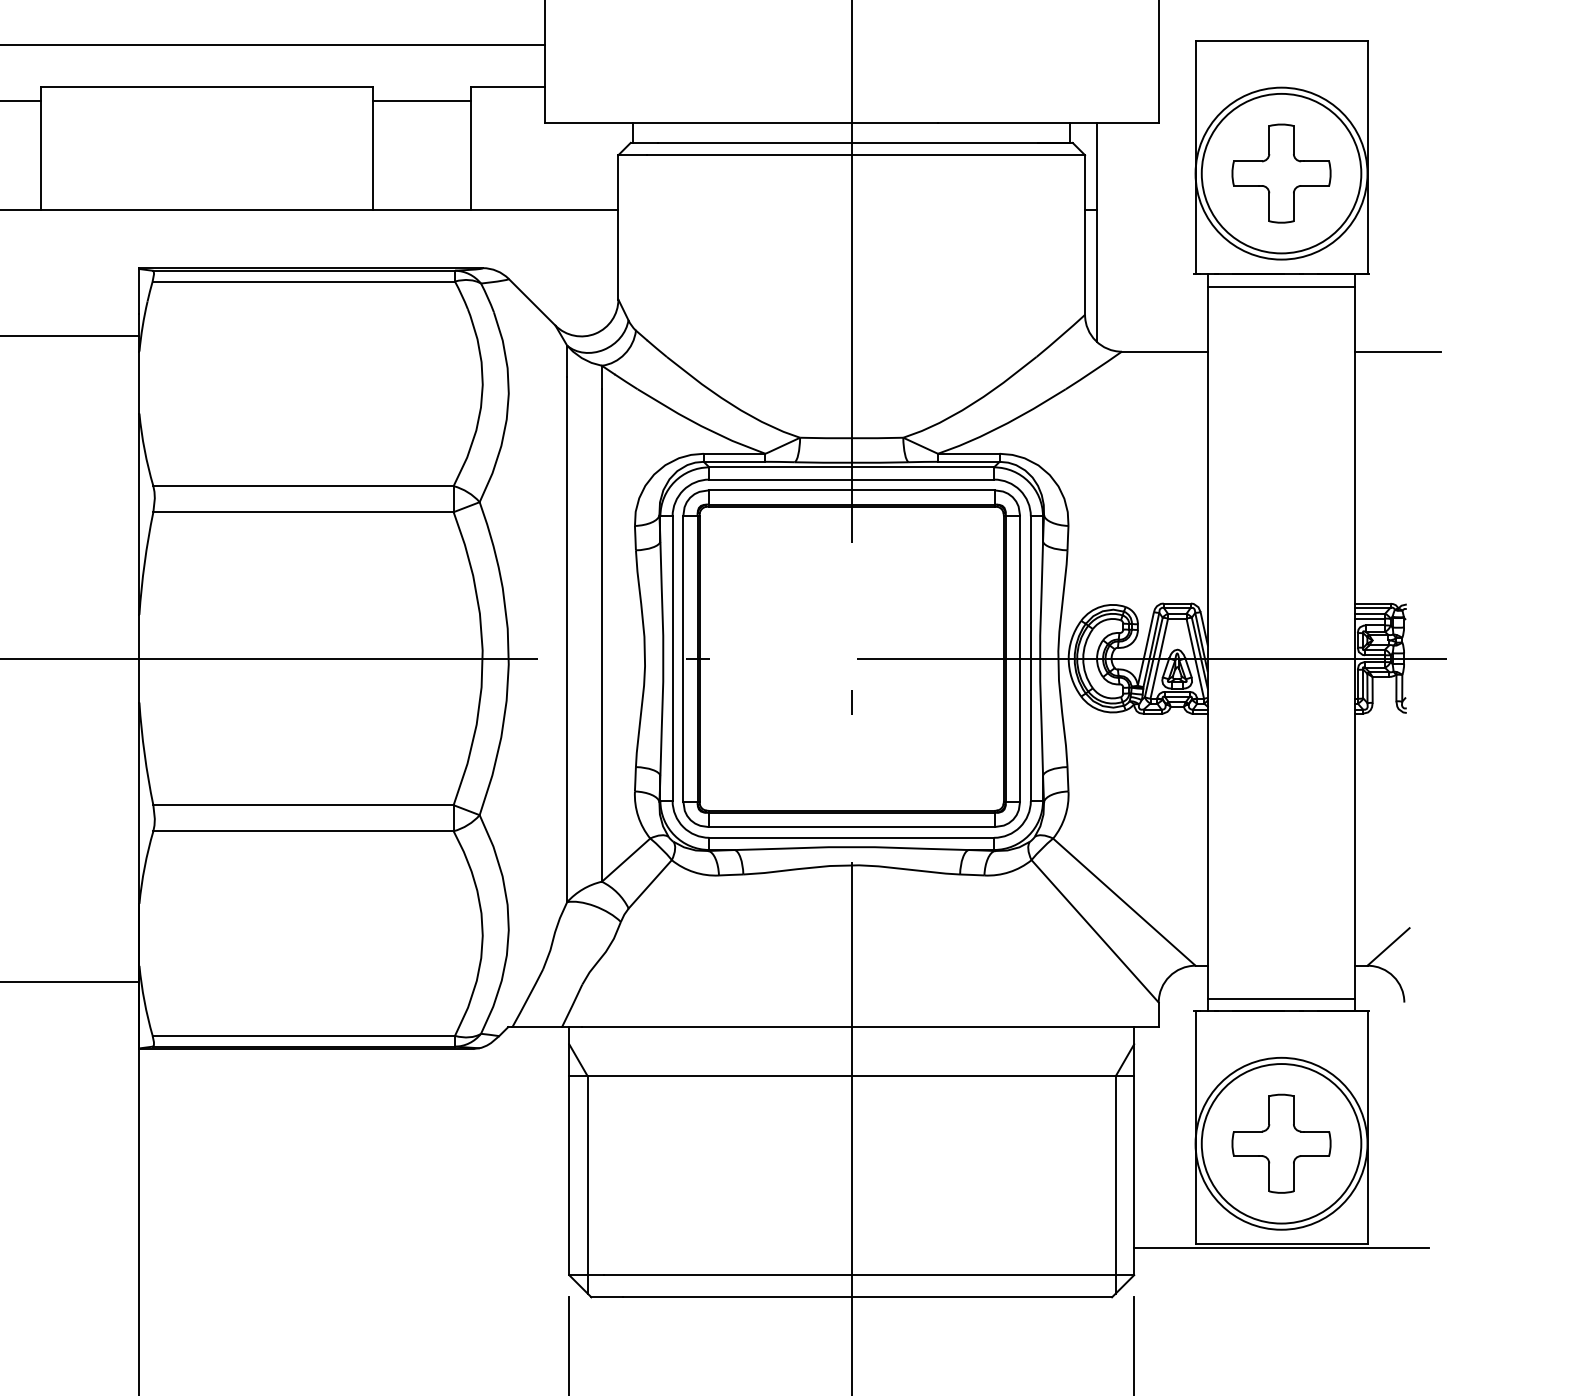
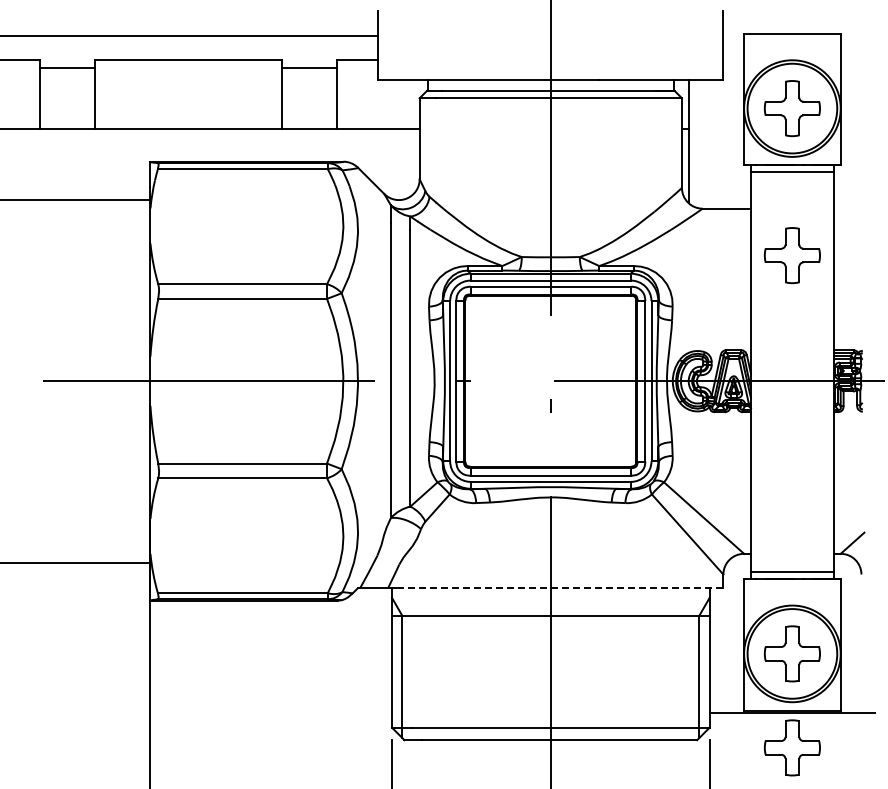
line: (1397, 351) -> (857, 208), removed
part: (1281, 434) -> (792, 255), added
line: (868, 1027) -> (560, 588), solid -> dashed
part: (1281, 1310) -> (792, 747), added

